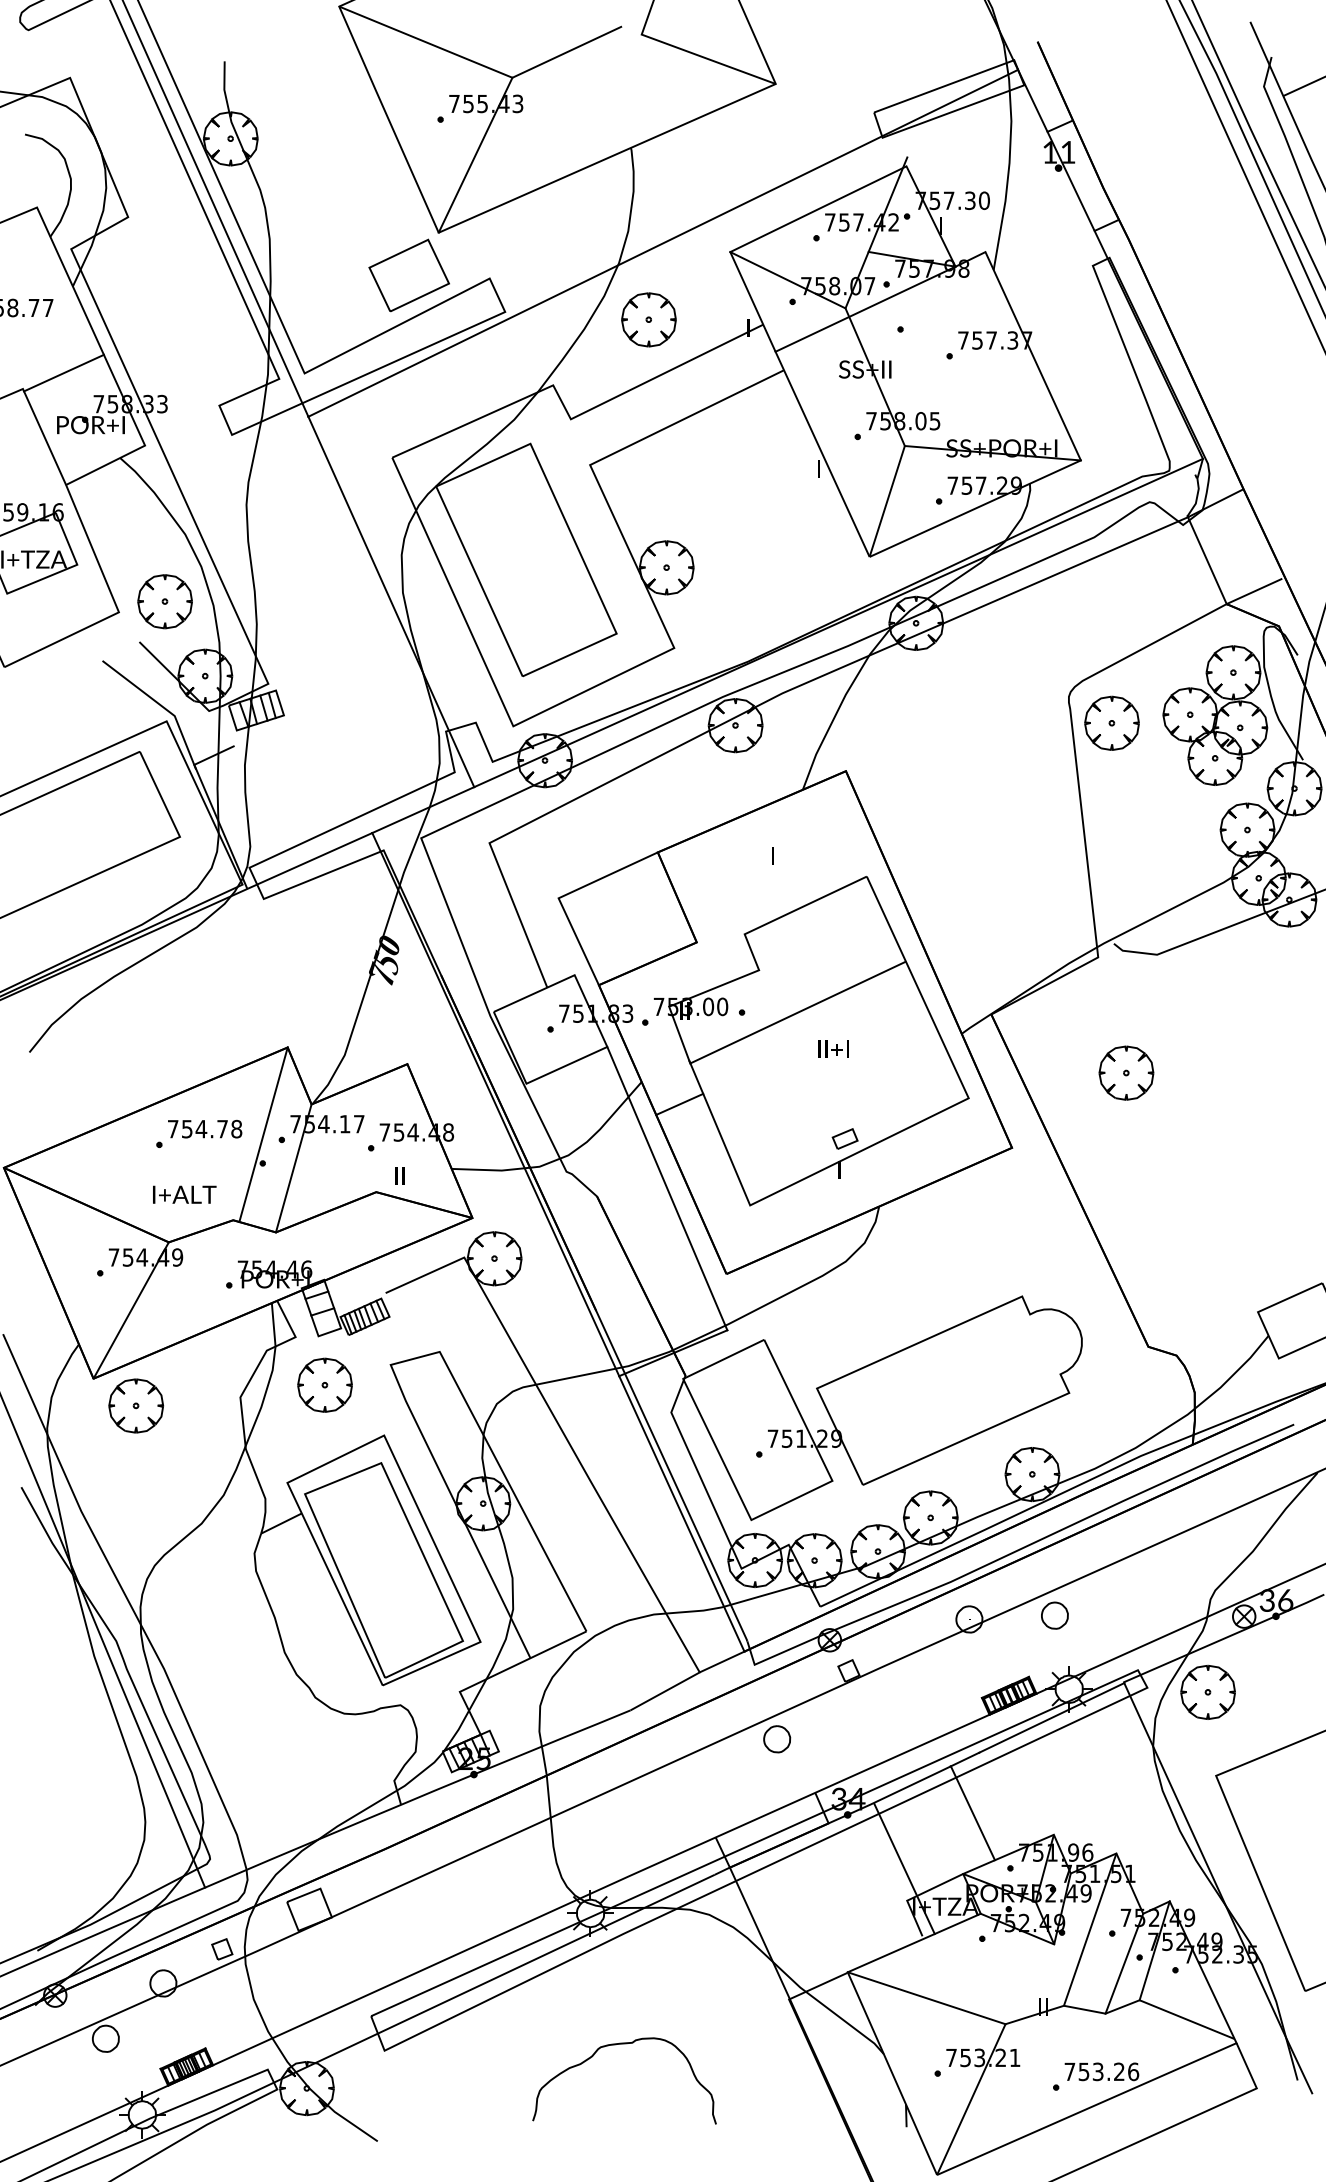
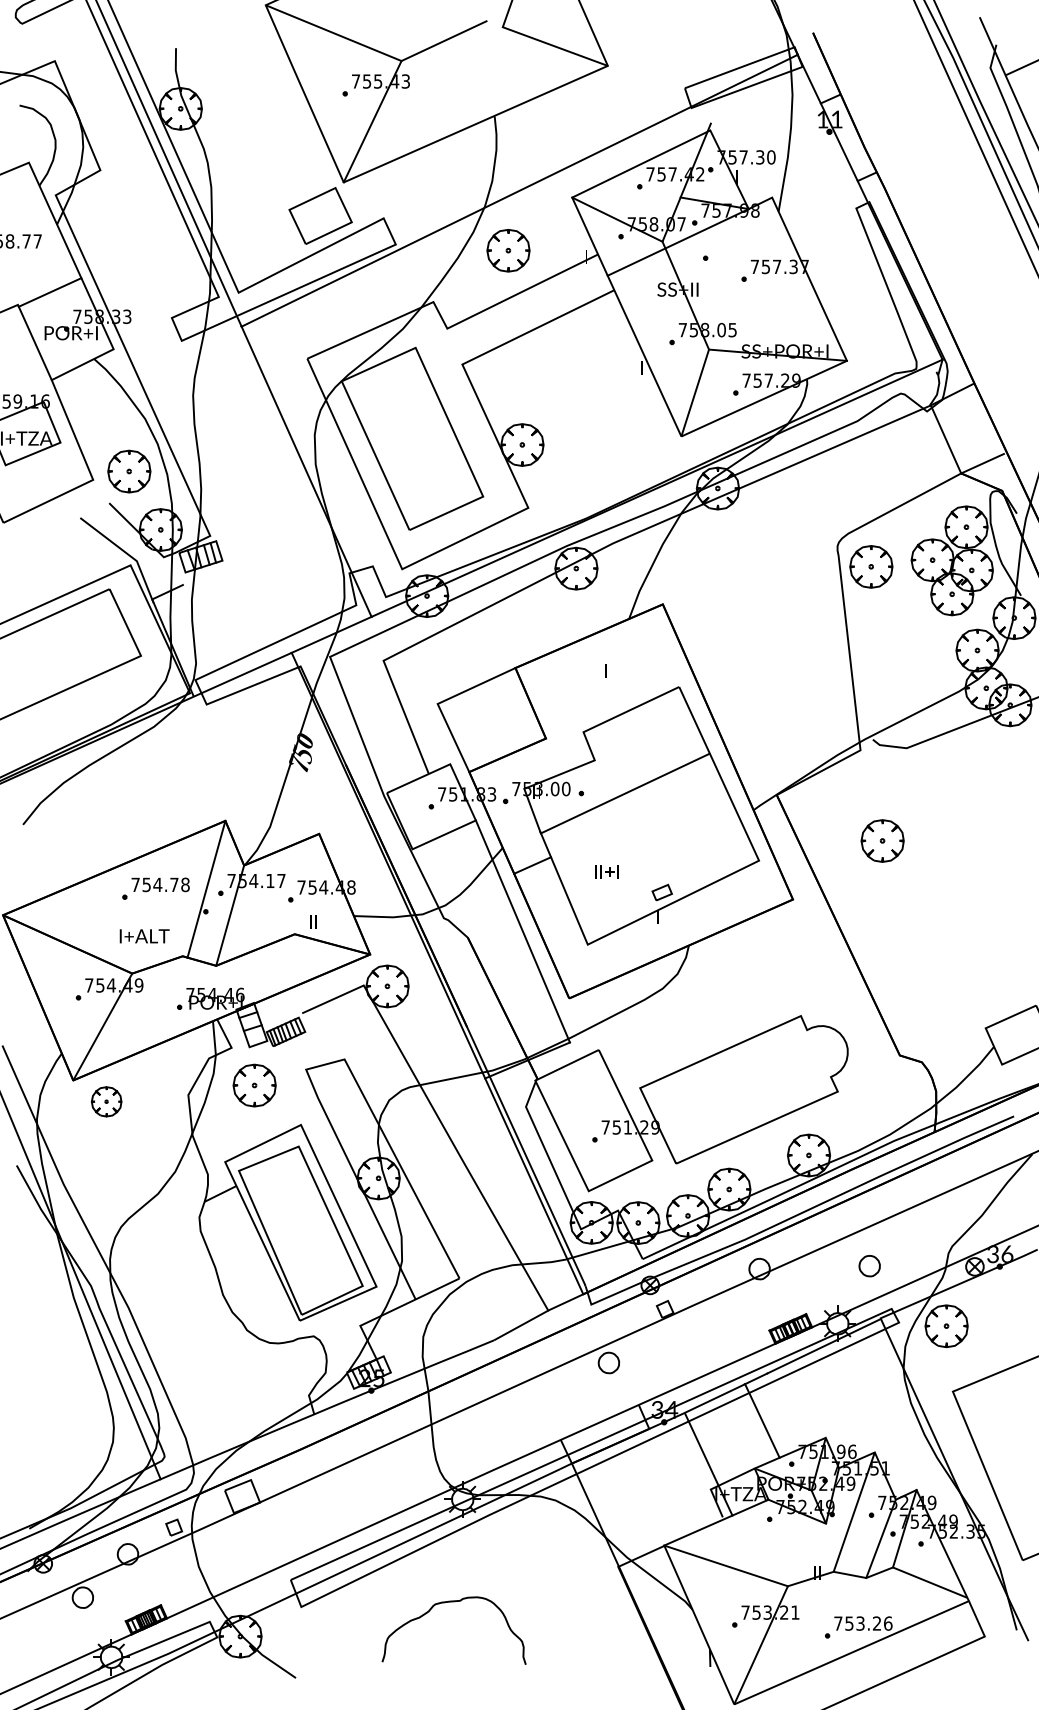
text: (833, 1048) -> (606, 871), moved
part: (135, 1405) -> (106, 1101), size x0.7
part: (1054, 1615) -> (869, 1265), moved
curve: (624, 2044) -> (454, 1602), moved

